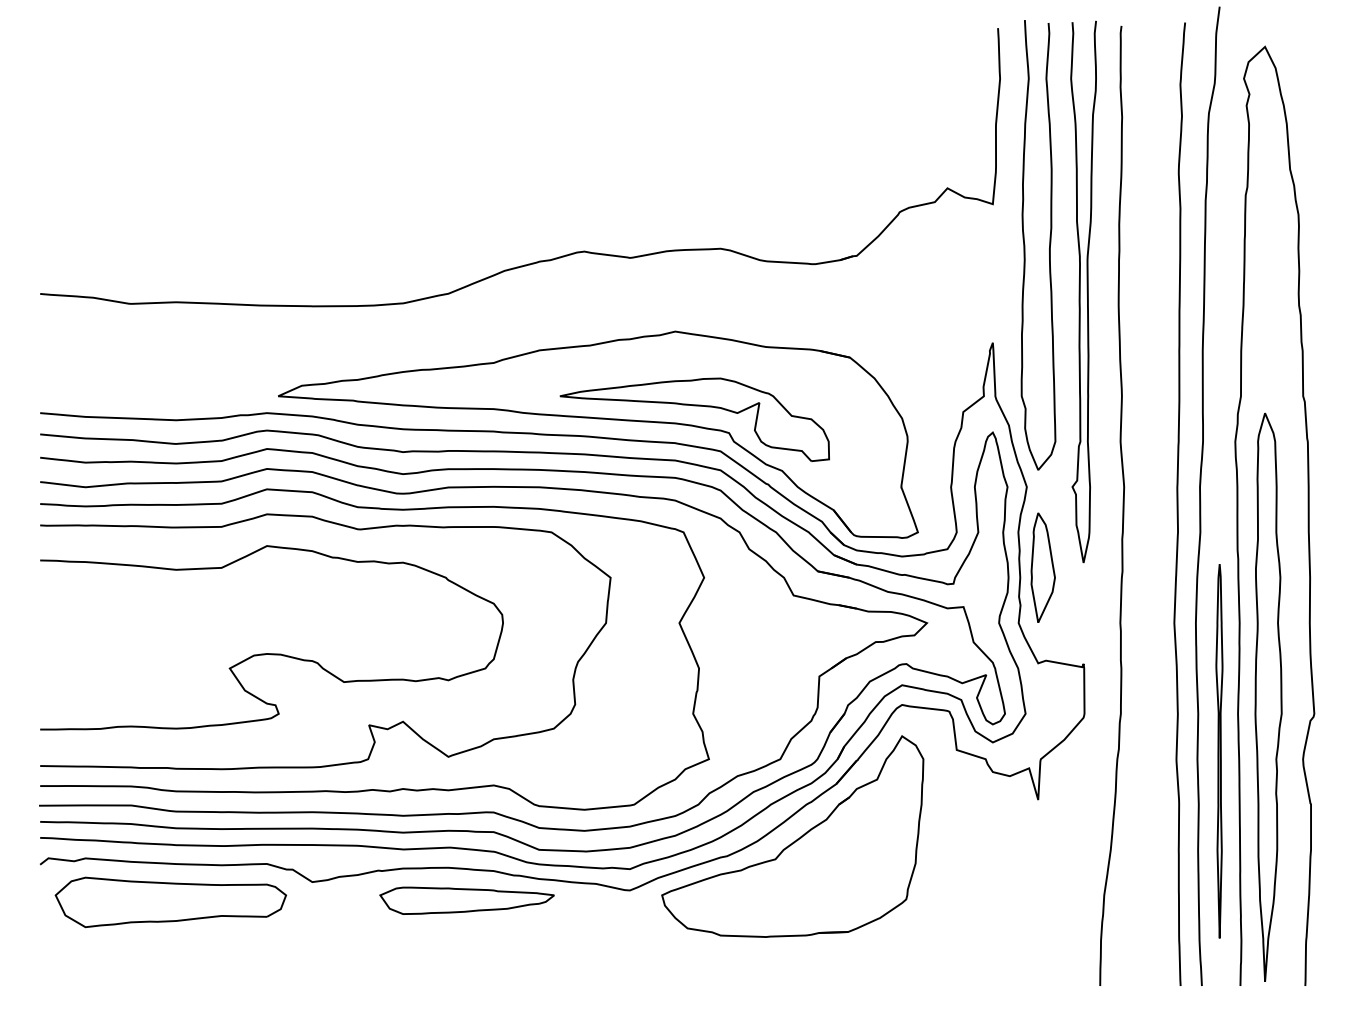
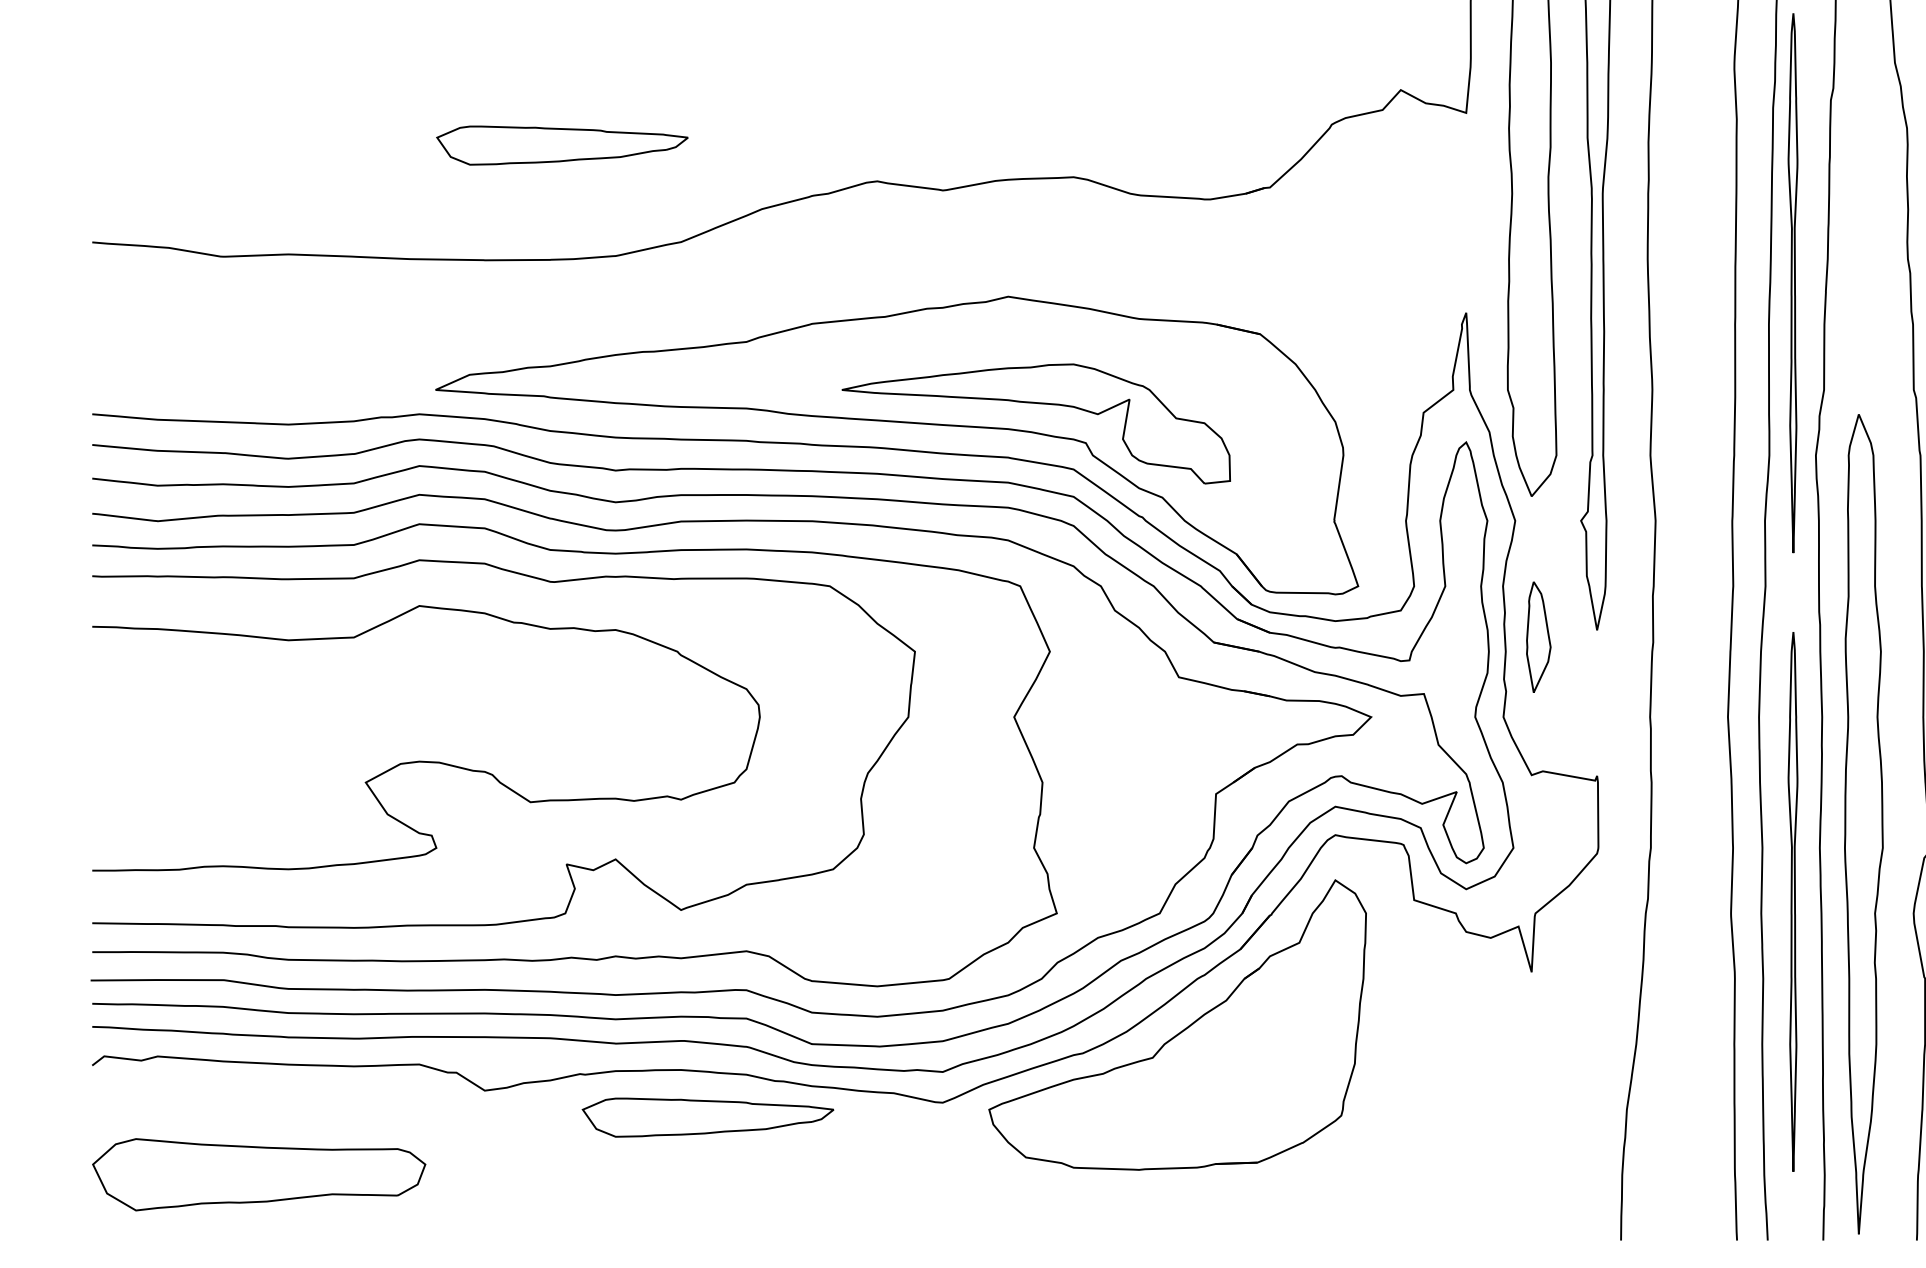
part: (365, 226) -> (561, 145), added
part: (1219, 322) -> (1793, 283), added
part: (1042, 567) -> (1537, 636), size x0.7
part: (170, 902) -> (258, 1174), moved

